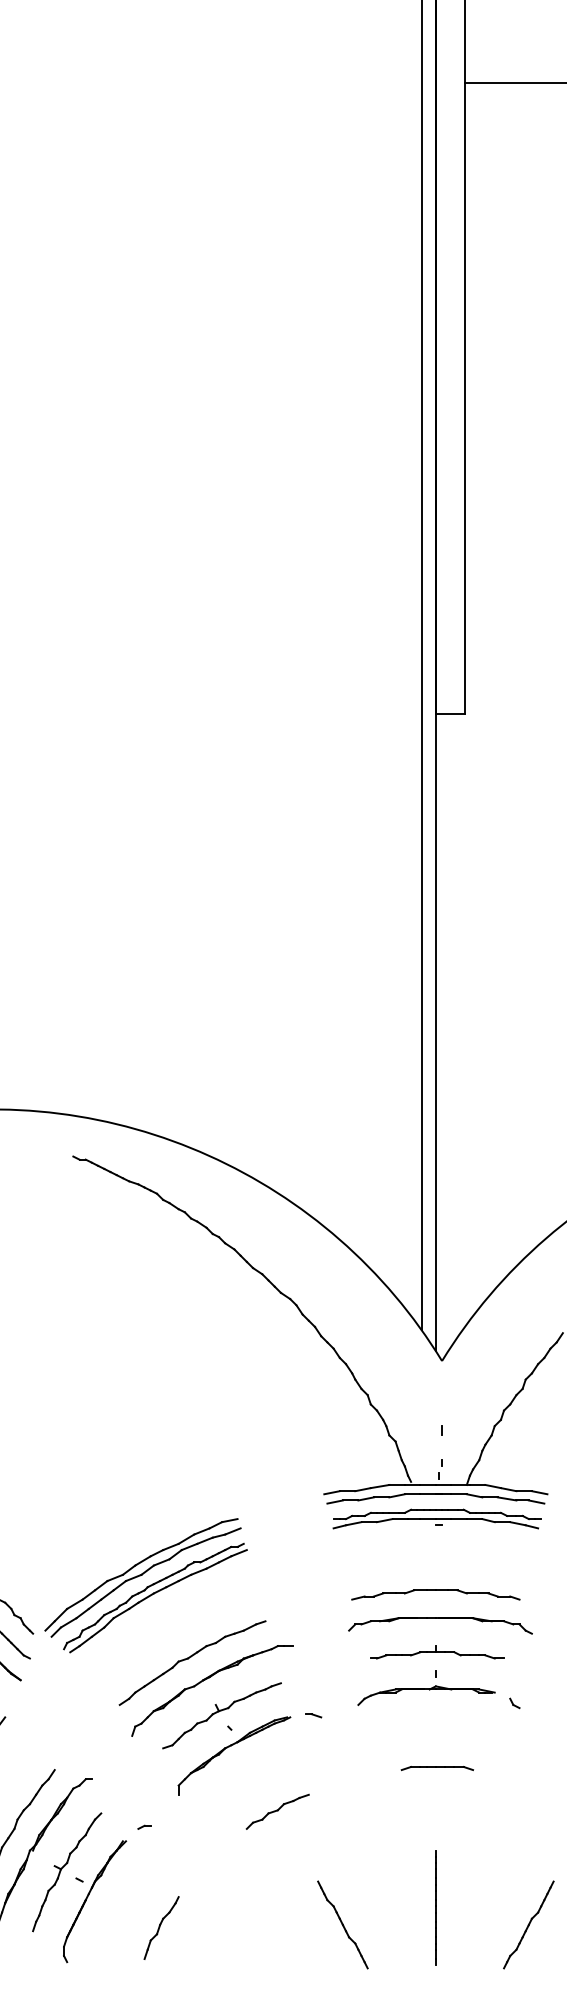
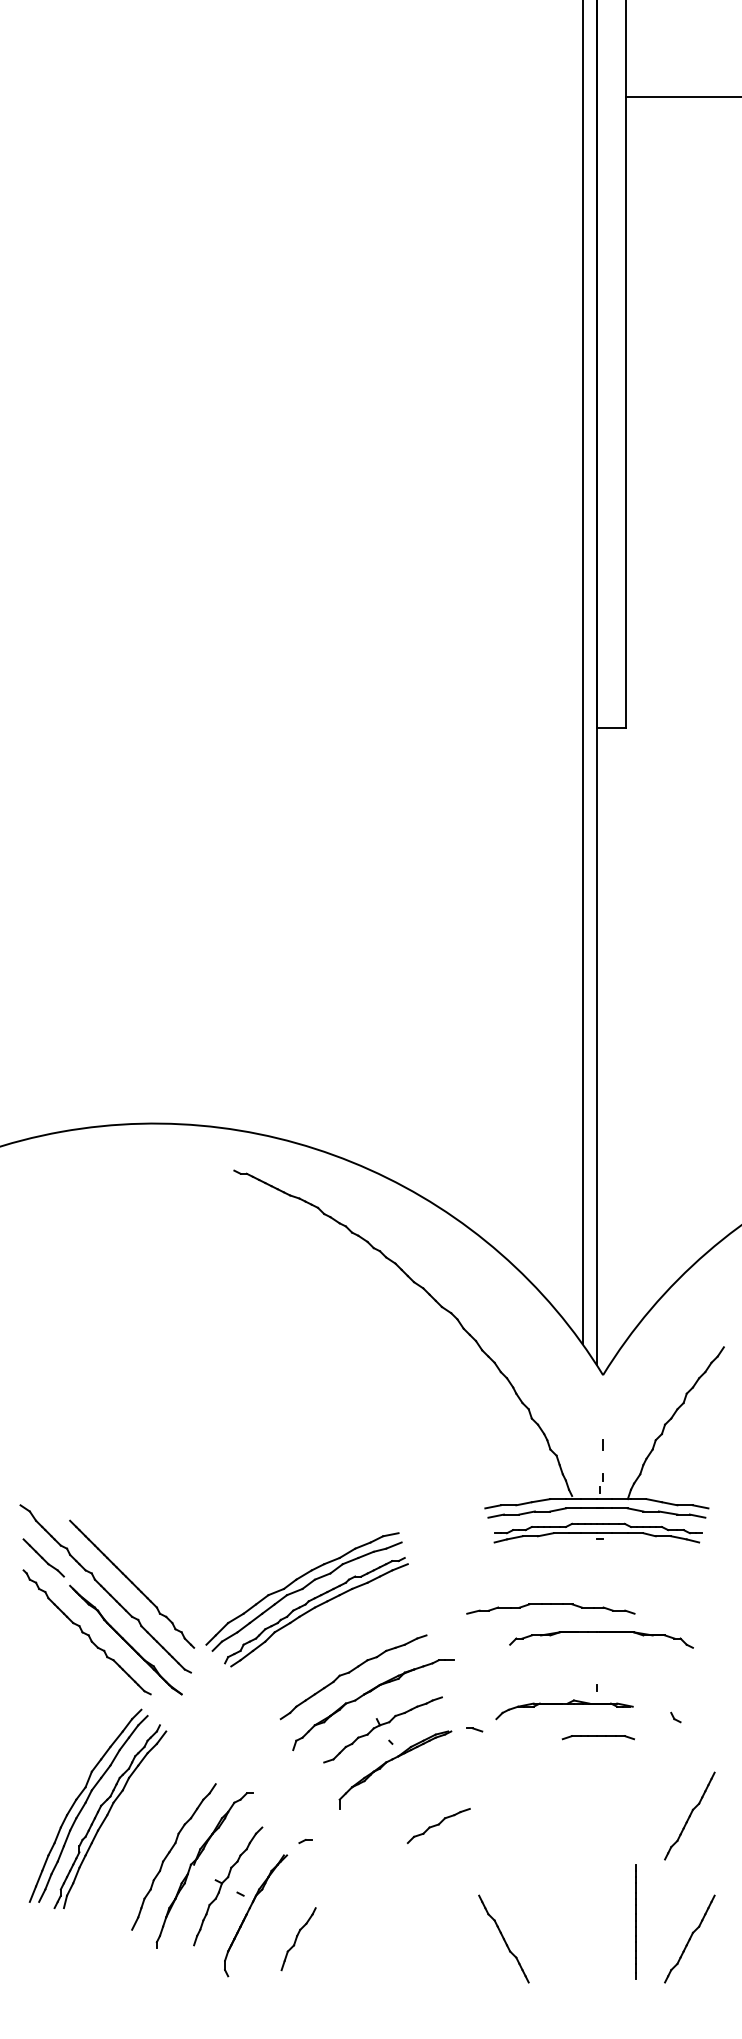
part: (435, 1594) -> (550, 1608), moved
part: (437, 1652) -> (598, 1666), removed
part: (426, 1695) -> (564, 1709), moved
part: (436, 1768) -> (597, 1737), moved
part: (528, 1801) -> (689, 1815), added
line: (435, 1907) -> (635, 1921), moved
part: (161, 1928) -> (298, 1939), moved

